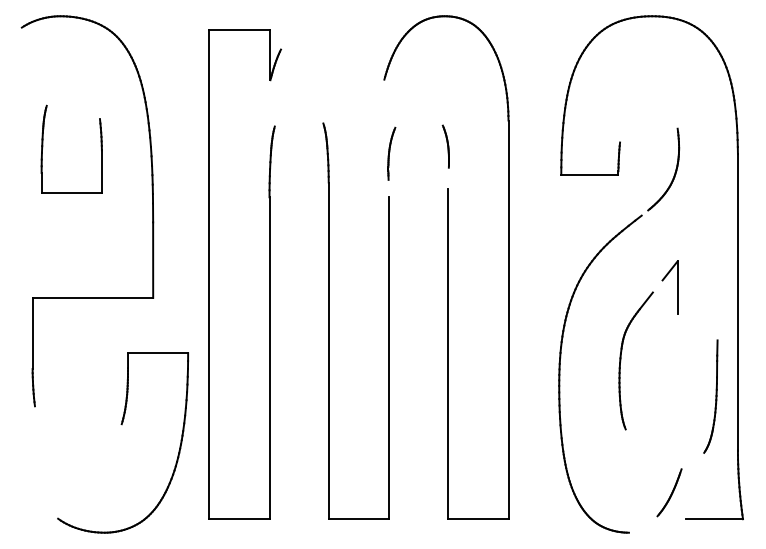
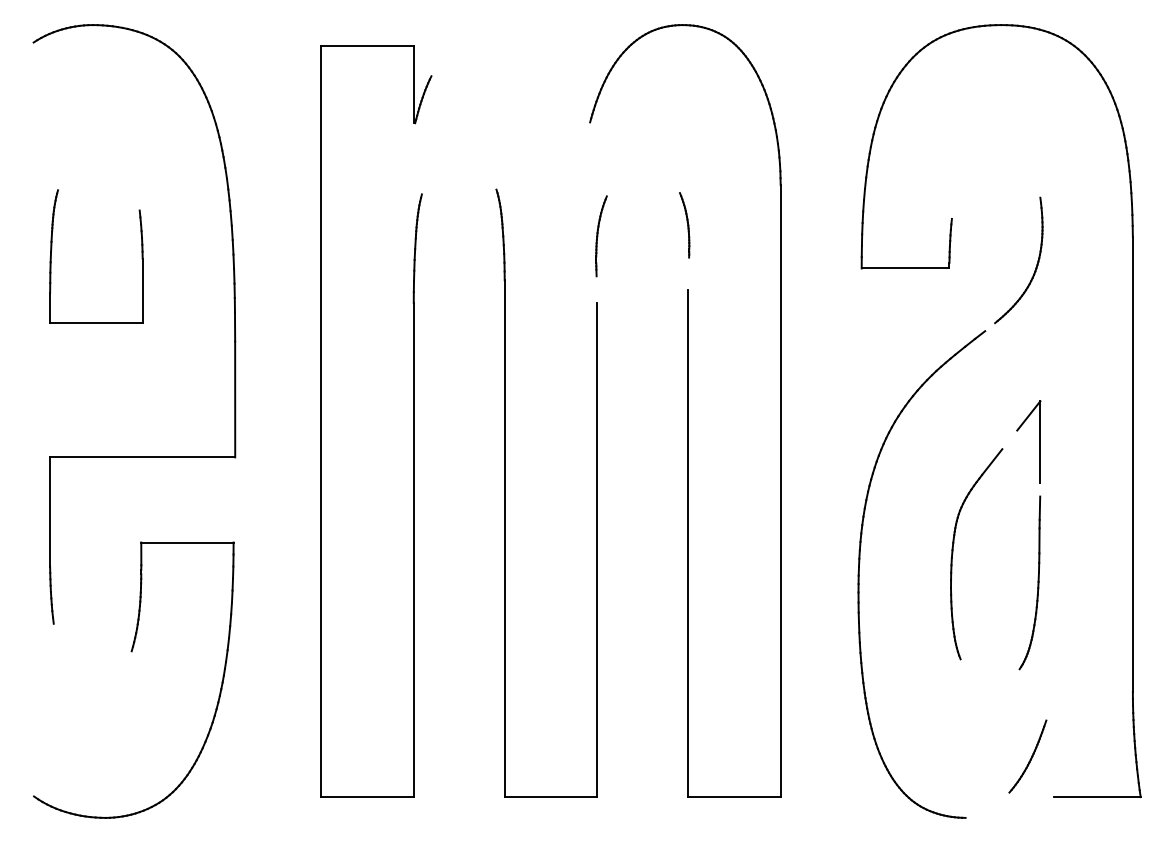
part: (43, 147) -> (53, 254), moved
part: (710, 396) -> (1029, 582), moved
part: (122, 425) -> (132, 653), moved

